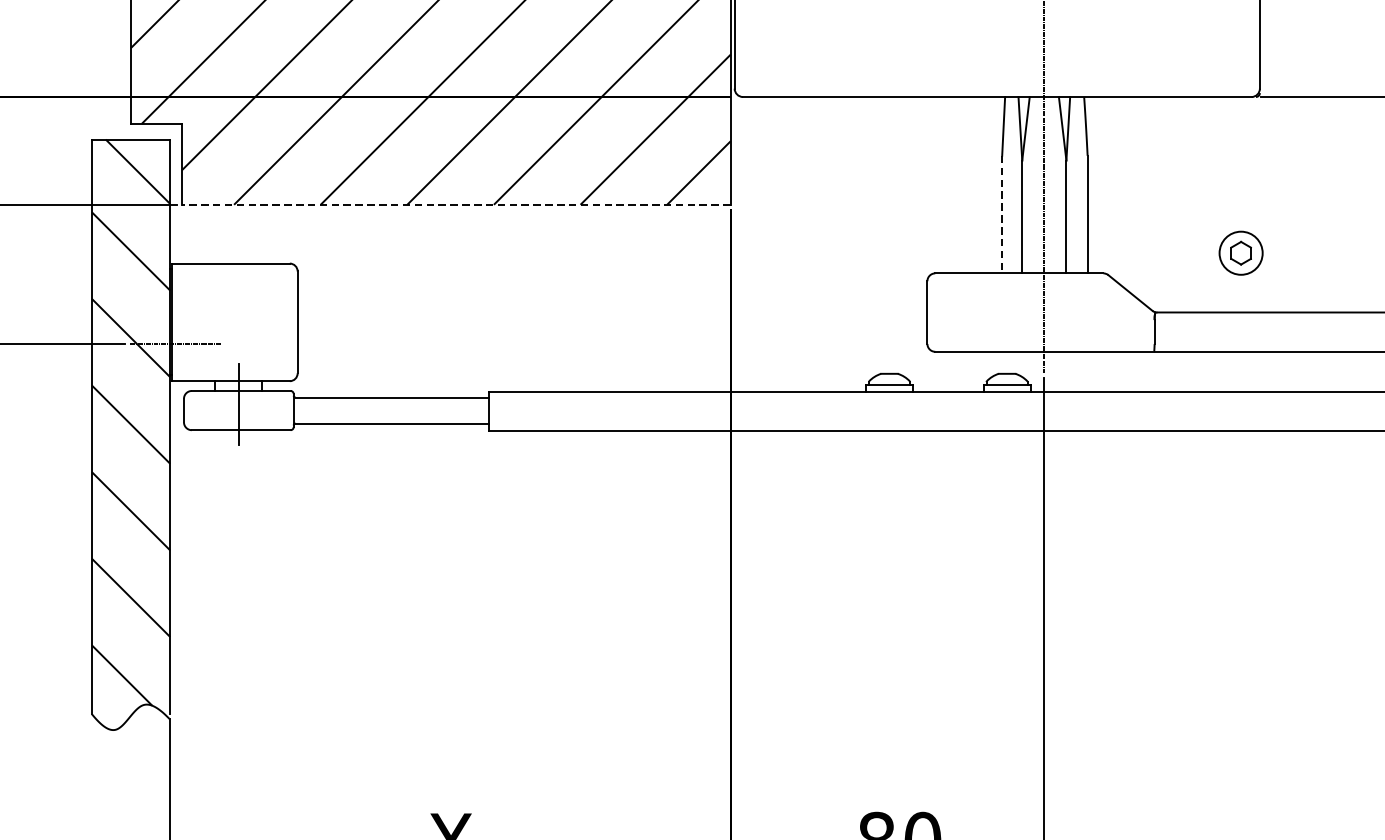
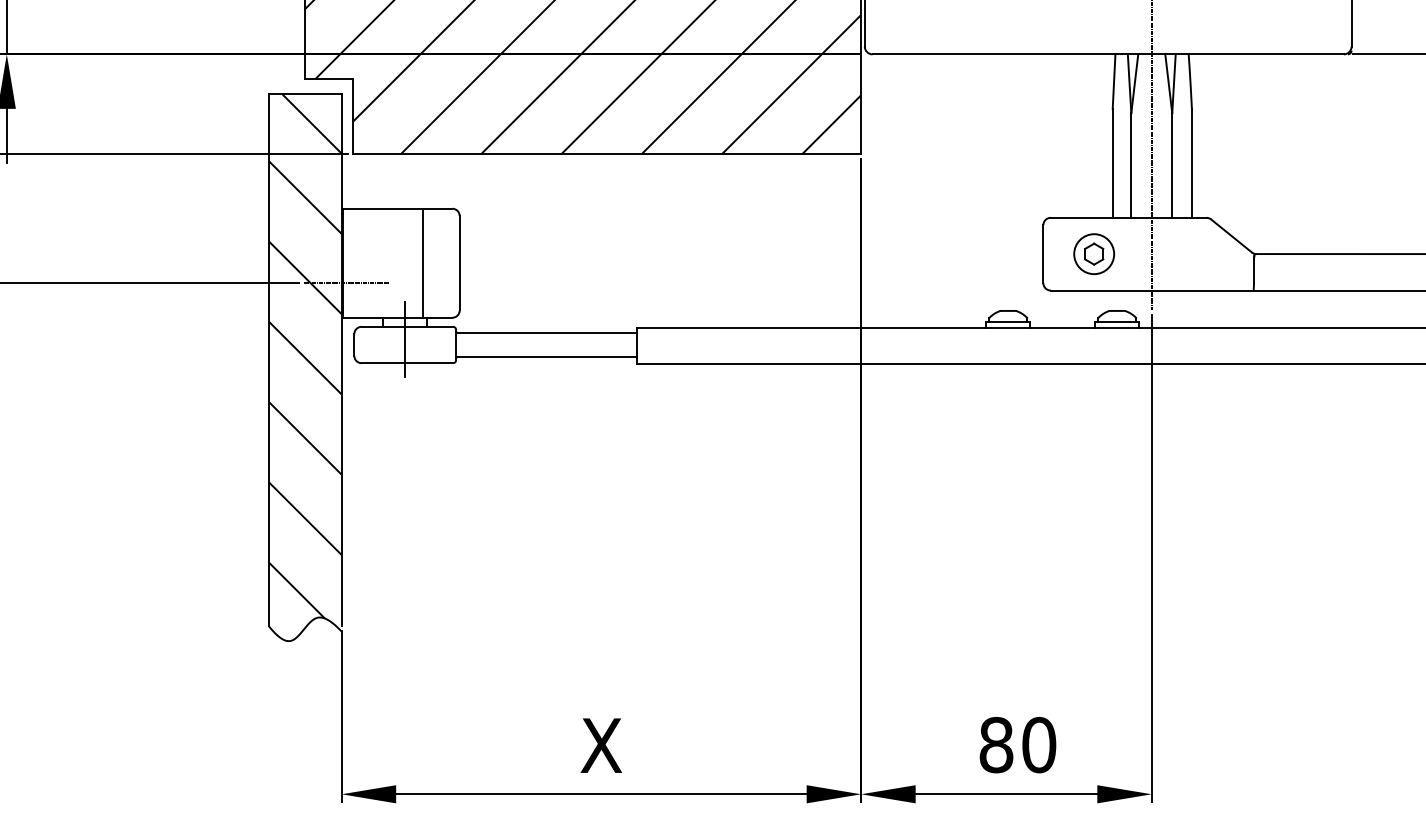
line: (456, 205) -> (606, 154), dashed -> solid
line: (1001, 214) -> (1112, 163), dashed -> solid
part: (1241, 252) -> (1094, 253), moved
line: (258, 321) -> (423, 262), added

